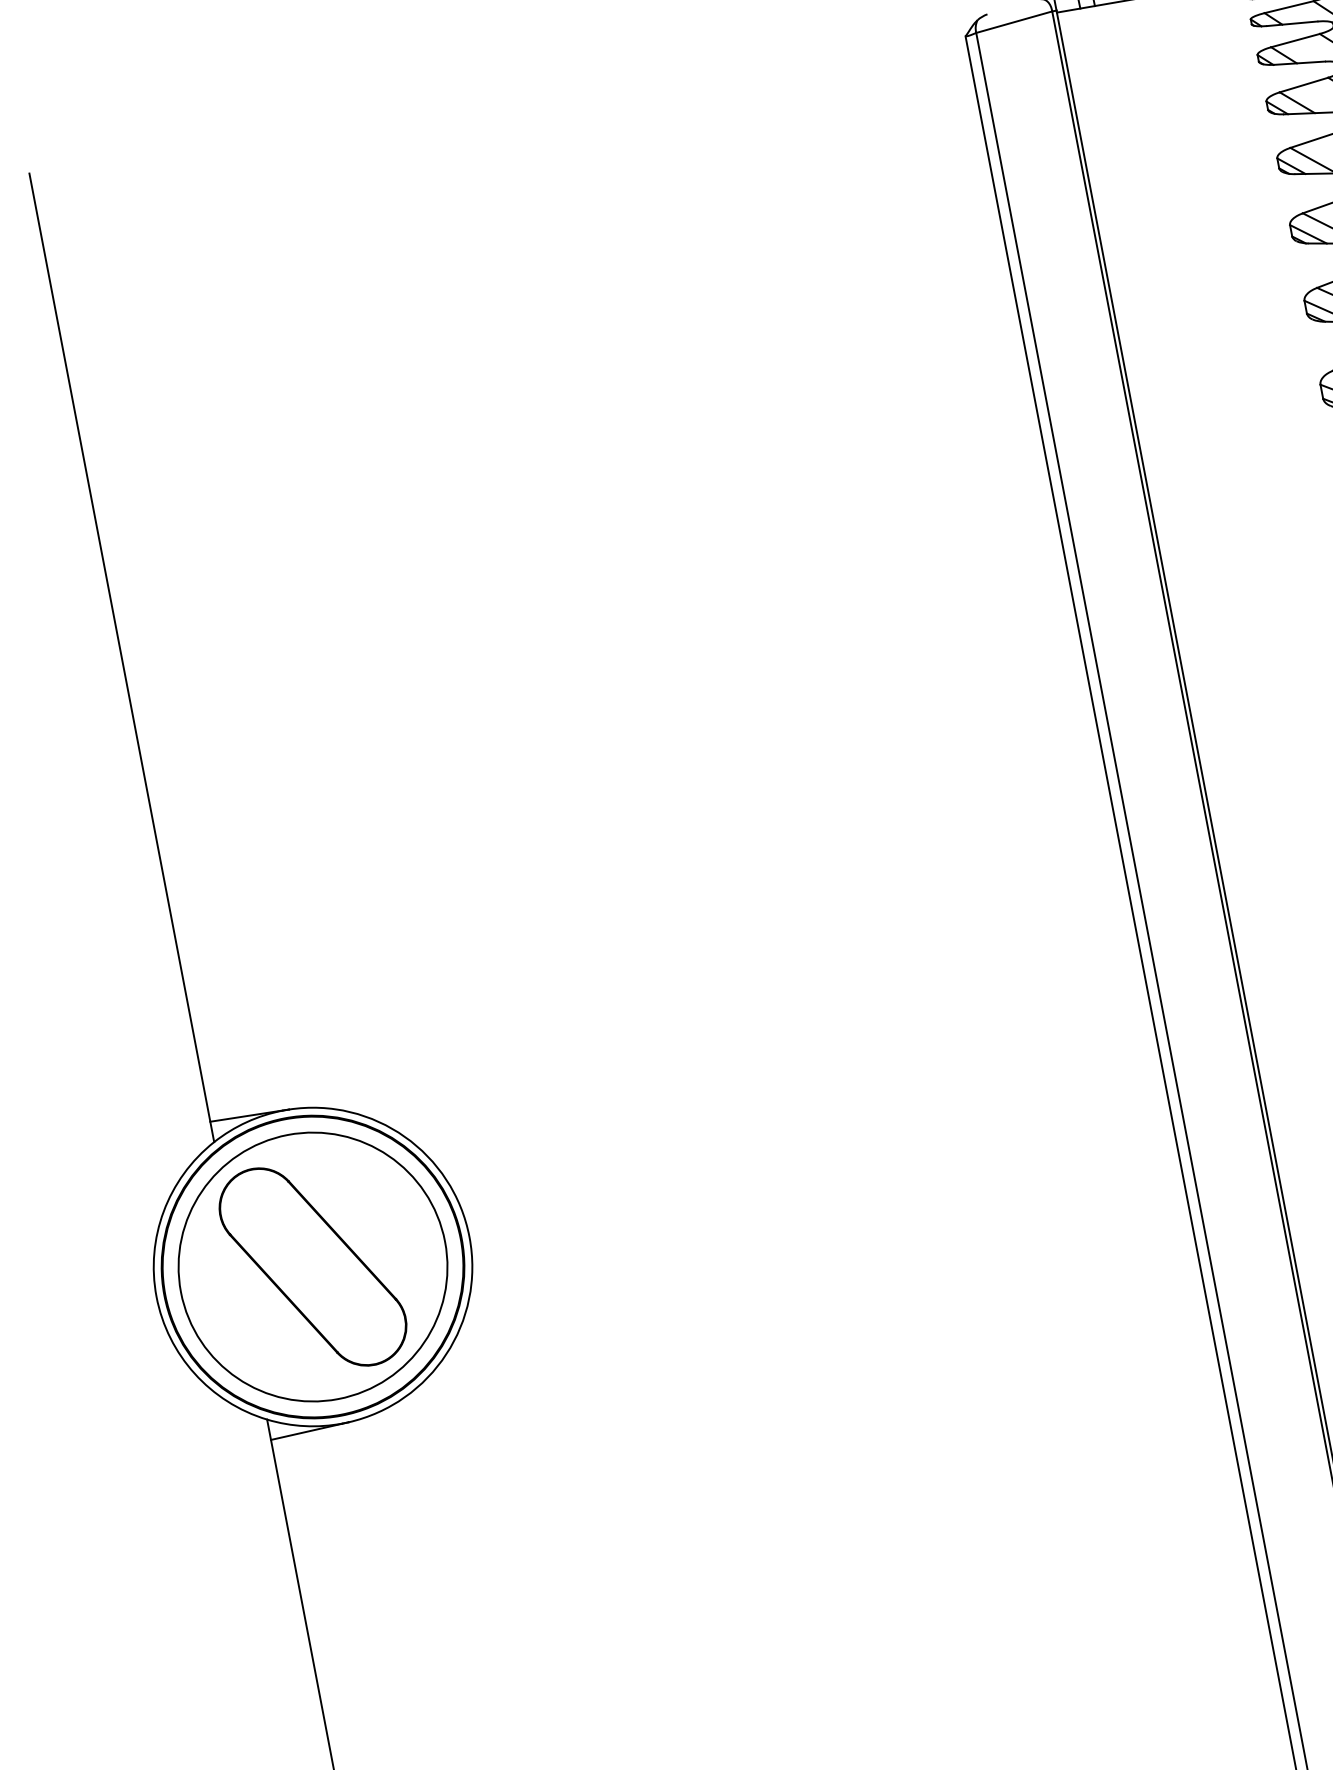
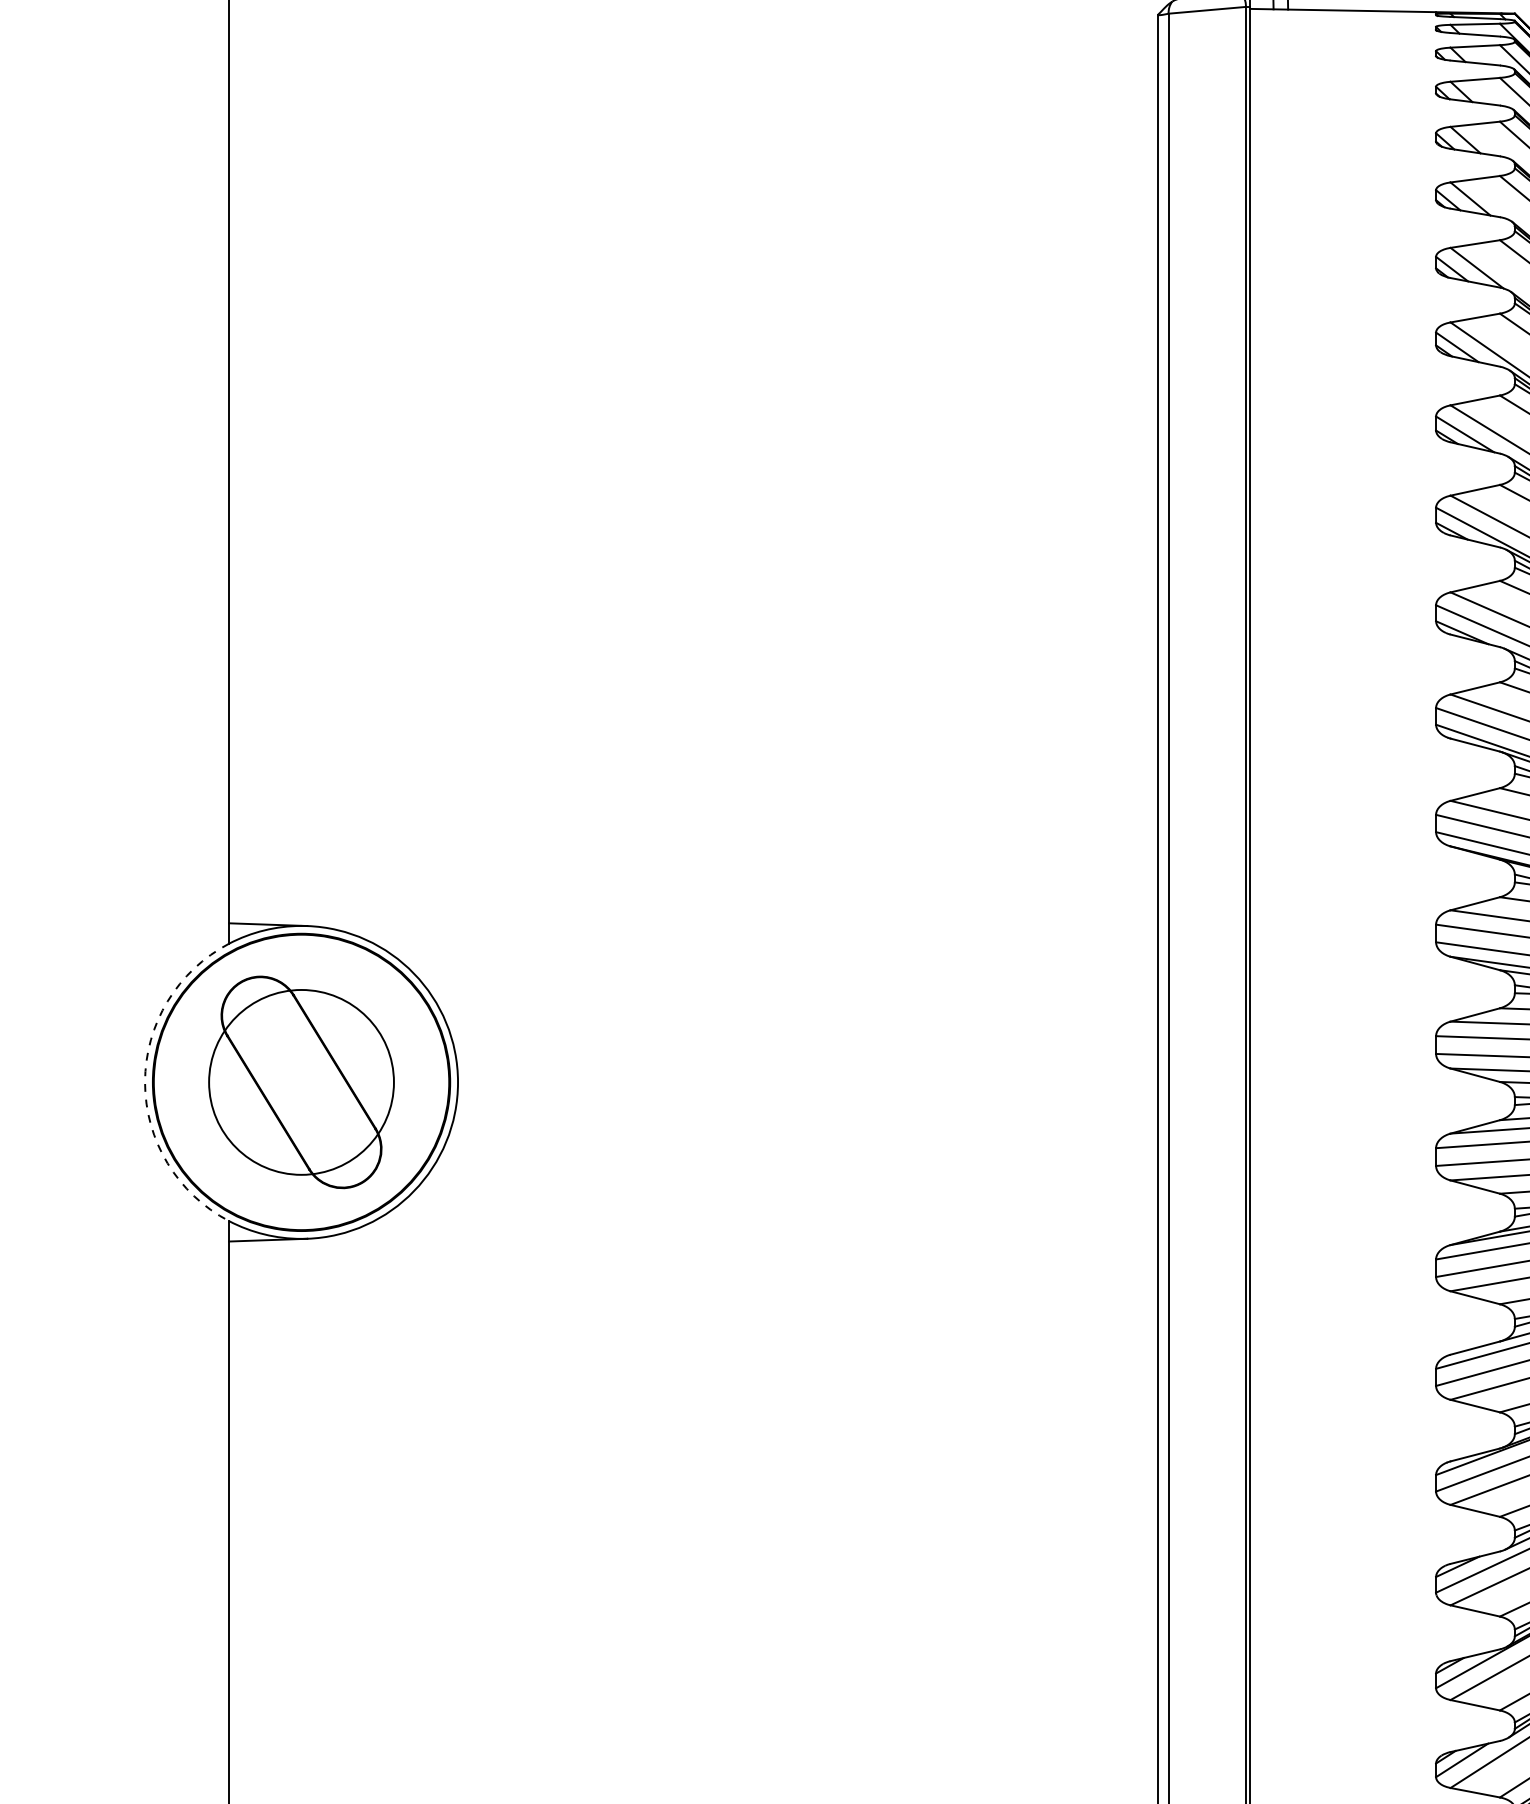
circle: (313, 1267) -> (301, 1082), size x0.7
arc: (157, 1296) -> (145, 1082), solid -> dashed

